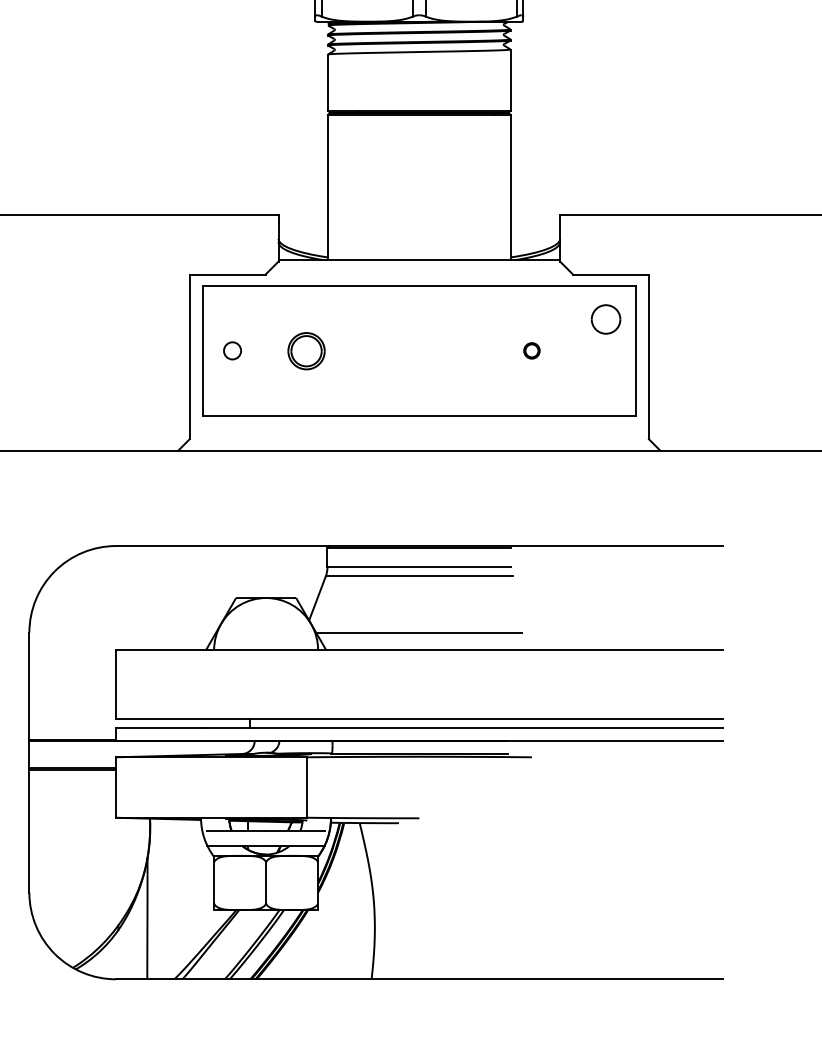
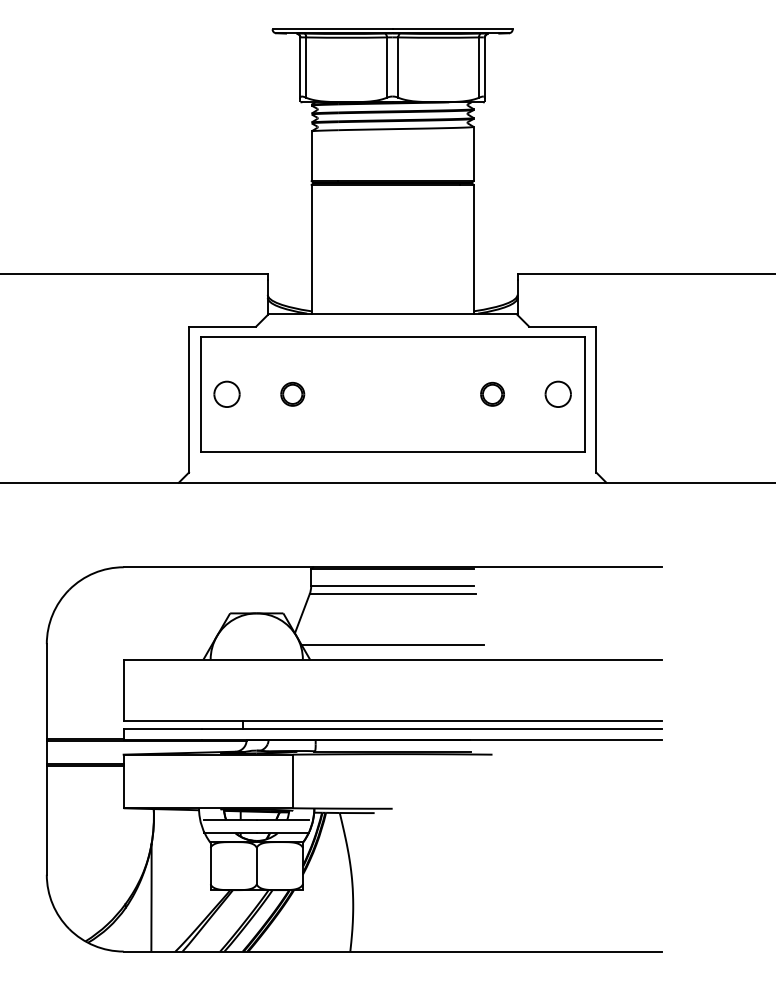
part: (605, 318) -> (557, 393), moved
part: (231, 350) -> (226, 393), size x1.67
part: (306, 350) -> (292, 393), size x0.71
part: (531, 350) -> (492, 393), size x1.67

